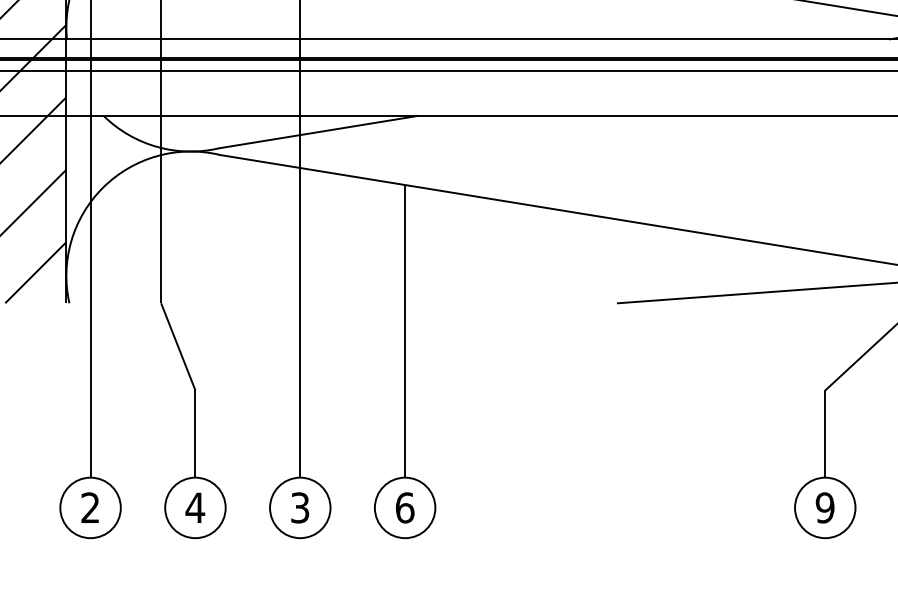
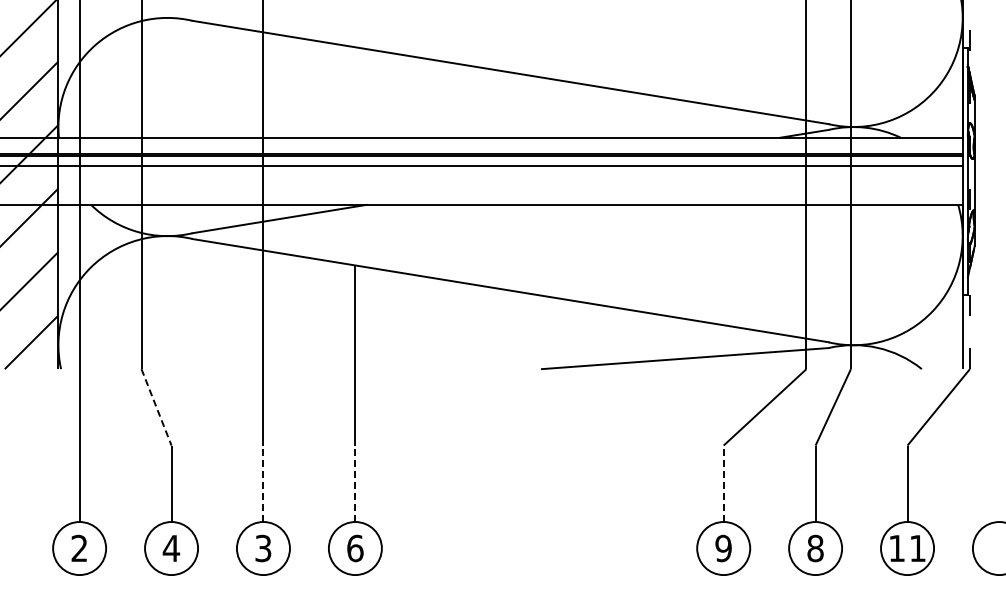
line: (178, 347) -> (156, 407), solid -> dashed
line: (300, 433) -> (263, 483), solid -> dashed
line: (405, 433) -> (355, 483), solid -> dashed
line: (825, 433) -> (723, 483), solid -> dashed

